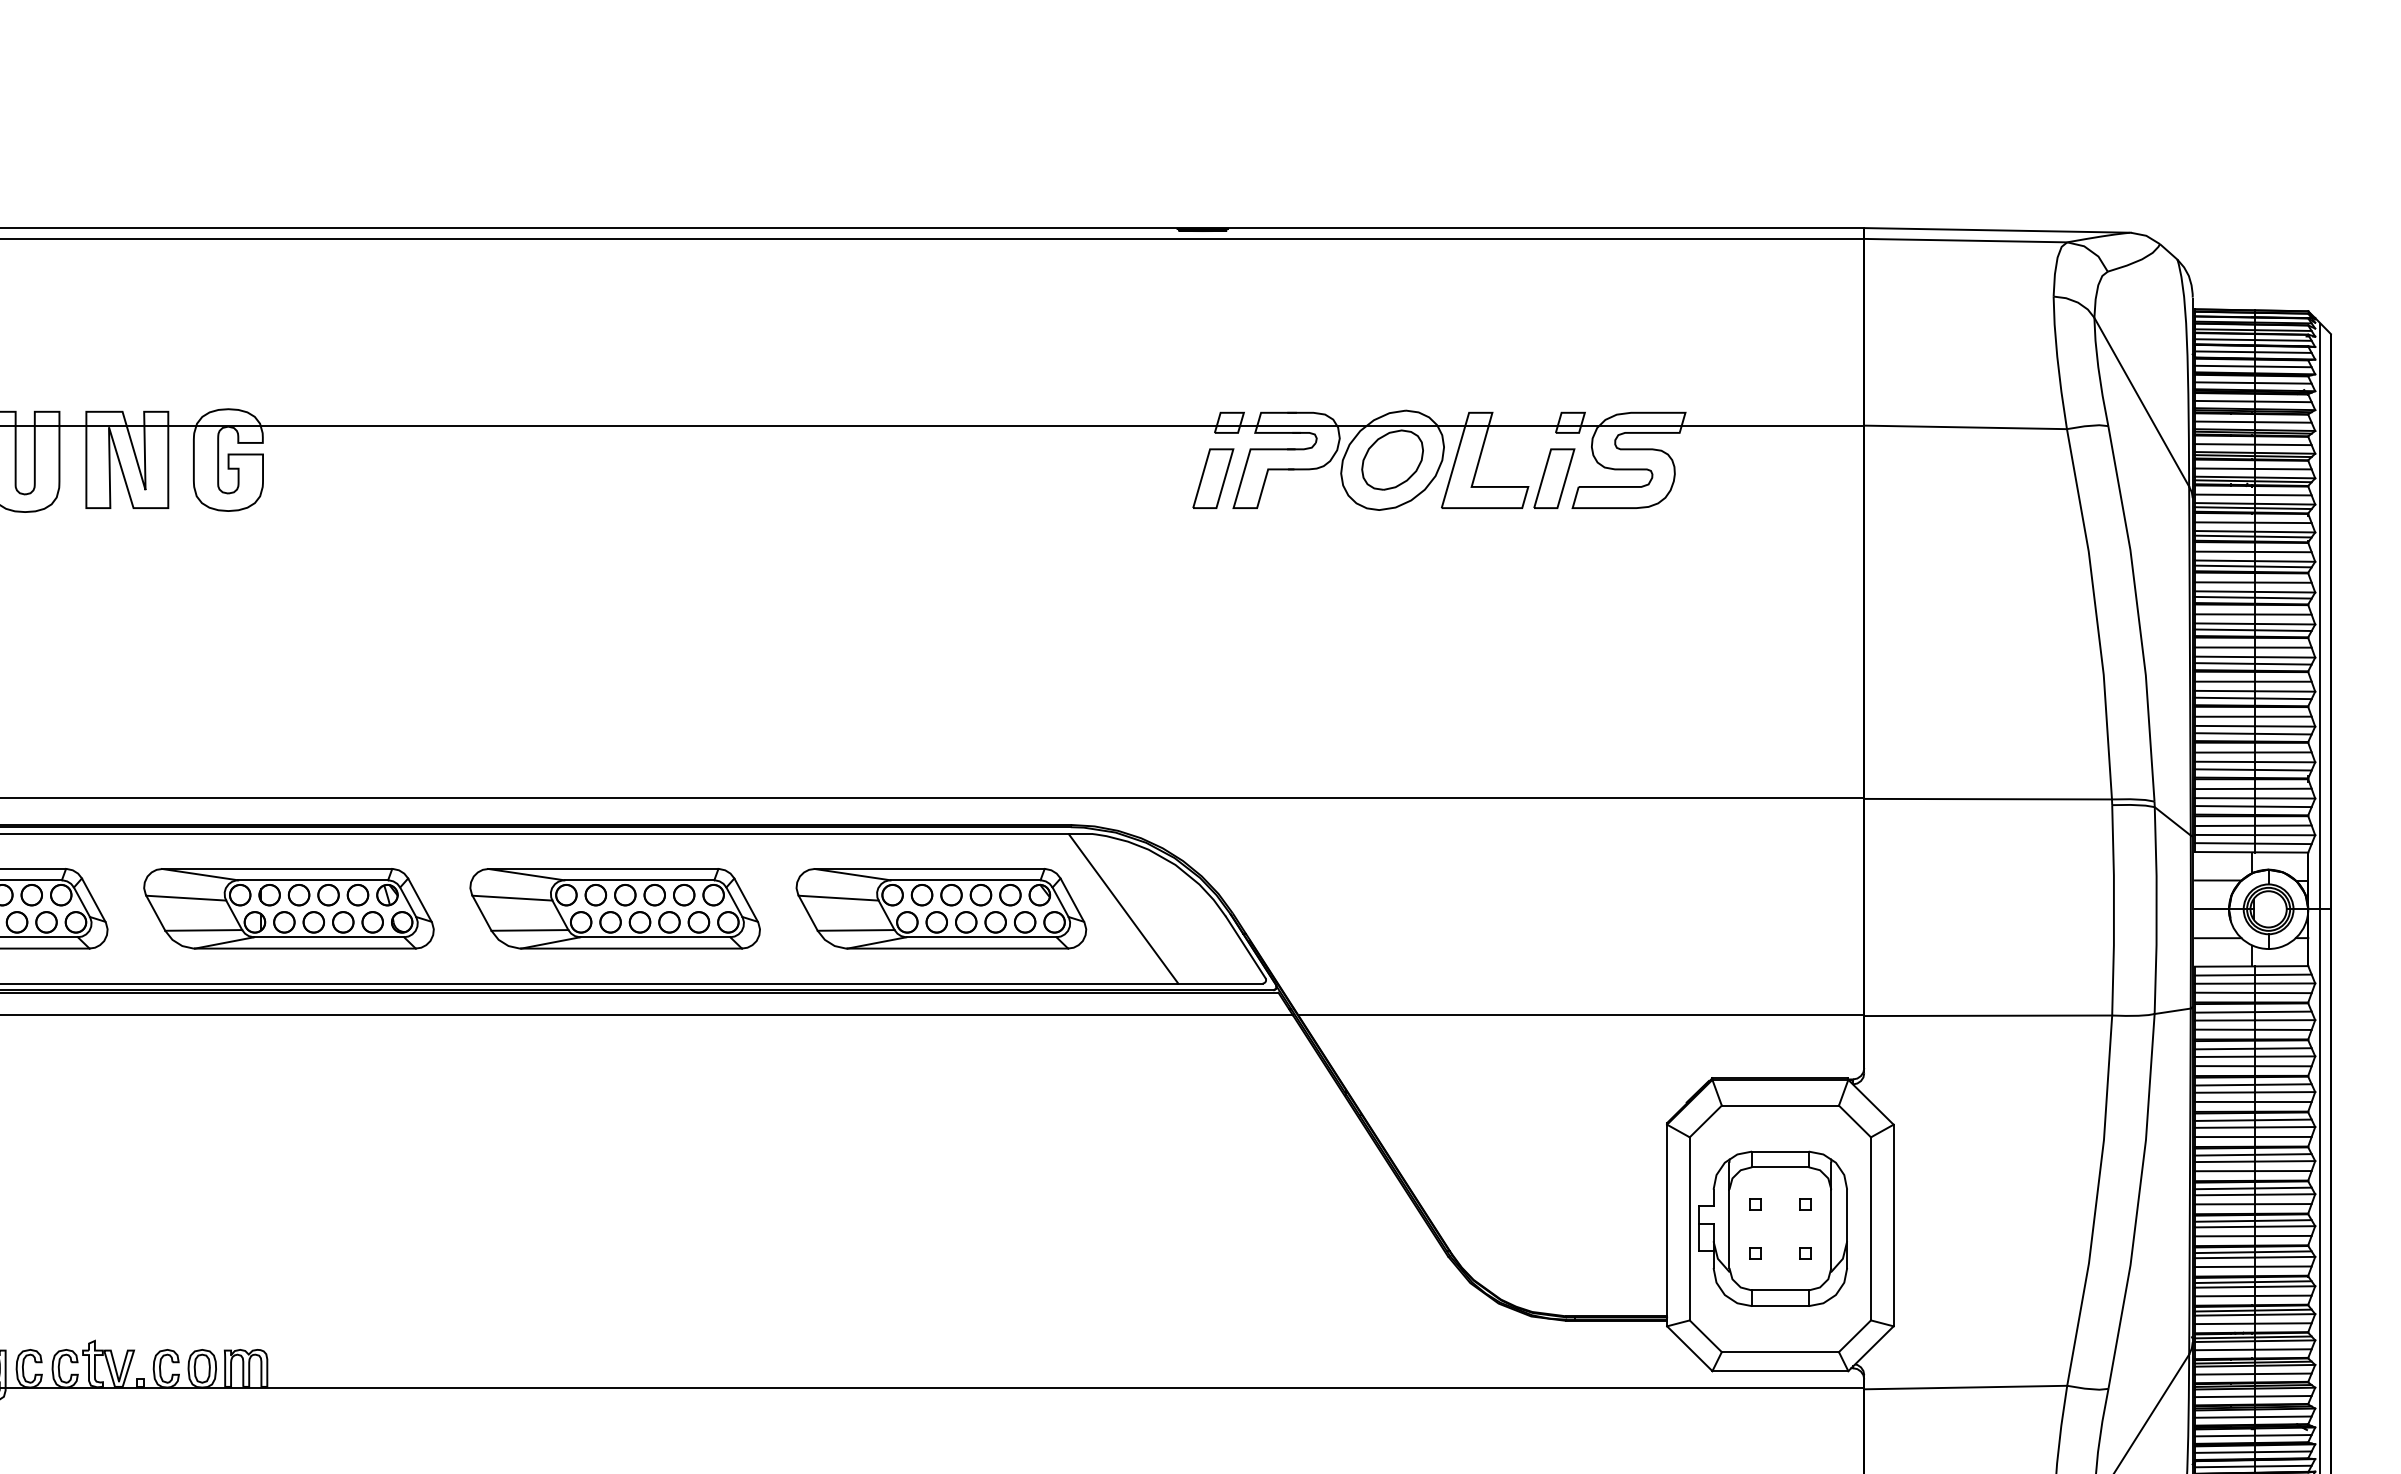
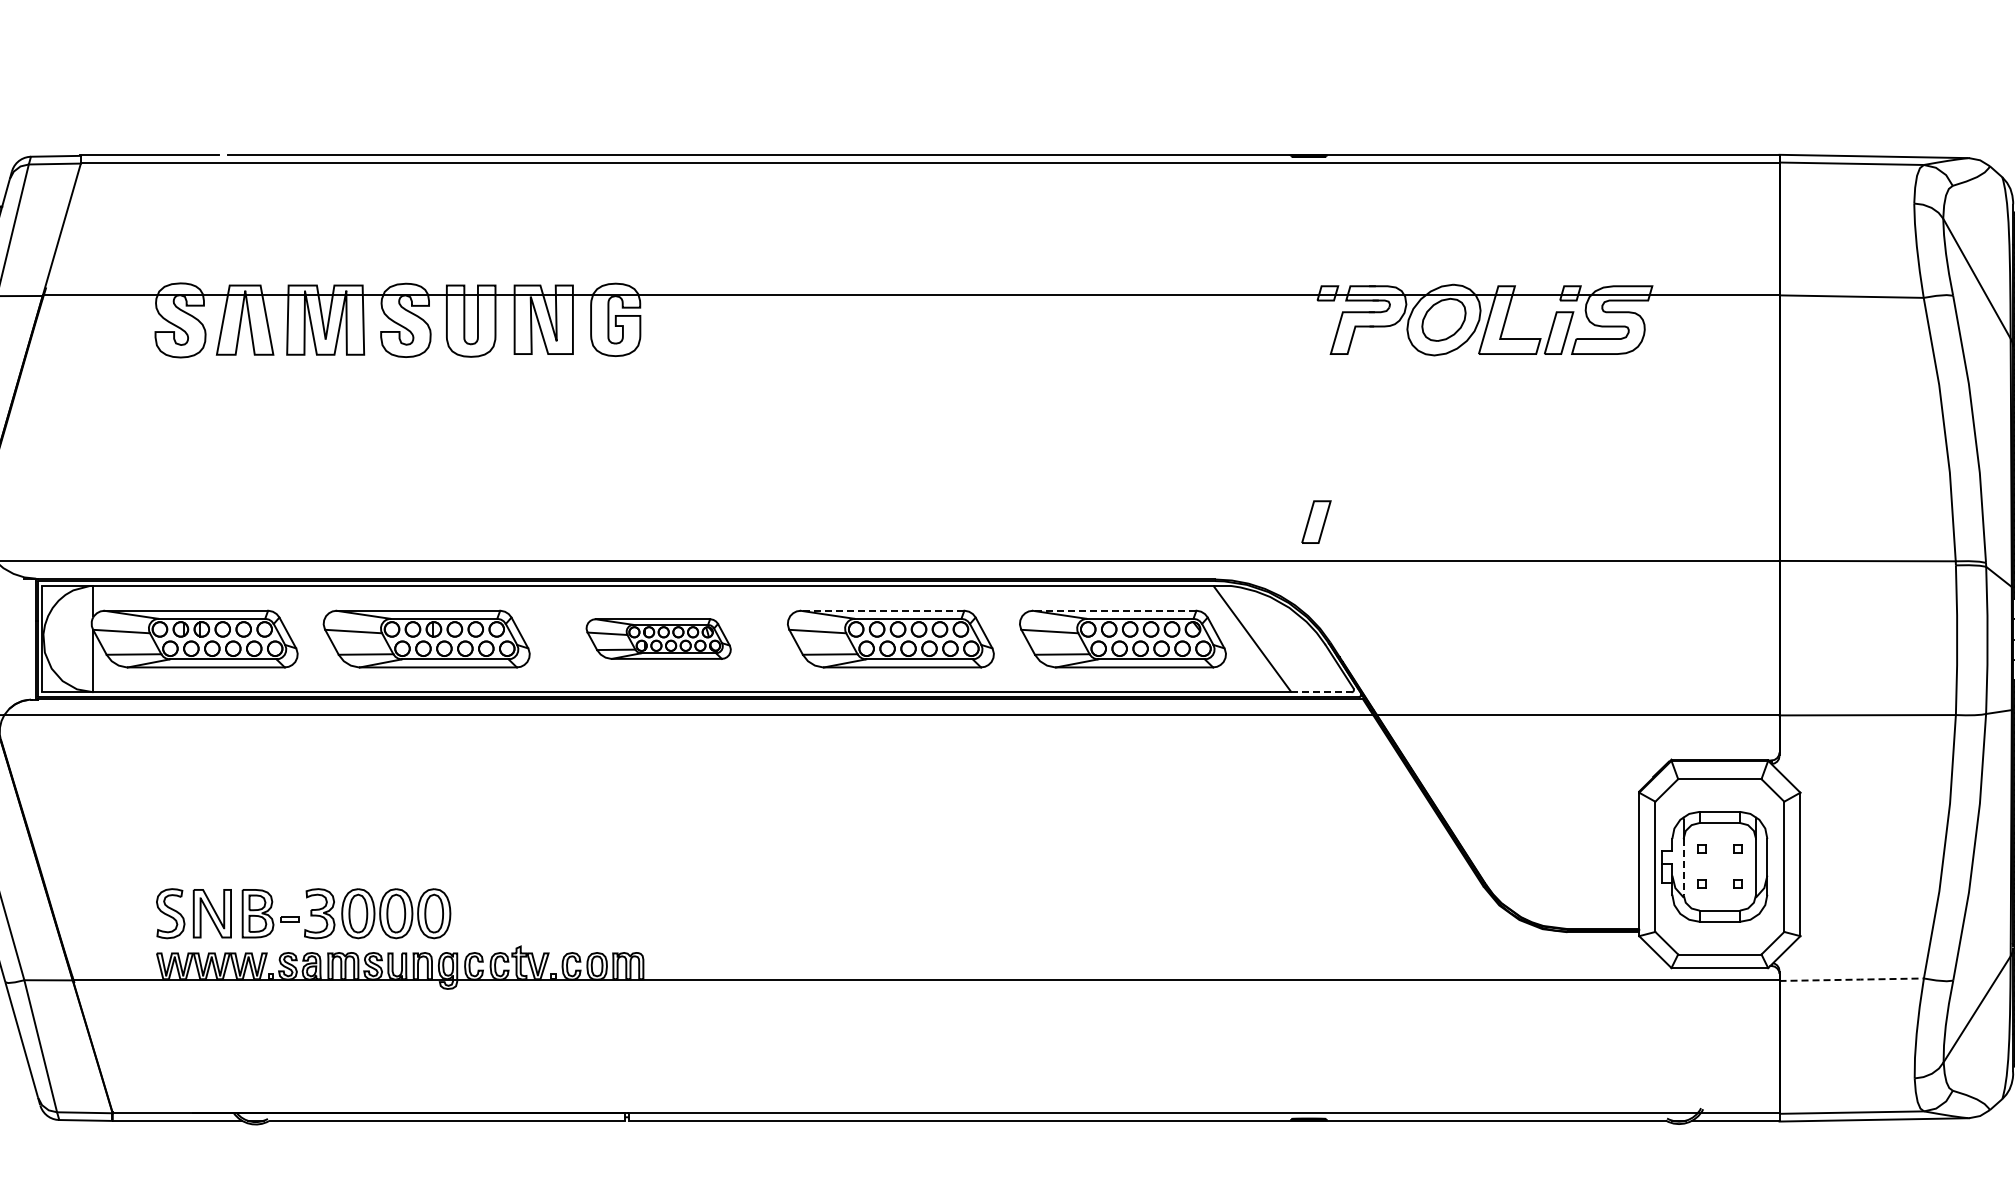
part: (1213, 477) -> (1316, 521), moved
line: (603, 868) -> (882, 610), solid -> dashed
line: (929, 868) -> (1114, 610), solid -> dashed
part: (288, 907) -> (658, 638), size x0.7
line: (1221, 983) -> (1322, 692), solid -> dashed
line: (1729, 1228) -> (1683, 866), solid -> dashed
line: (1966, 1387) -> (1852, 979), solid -> dashed

